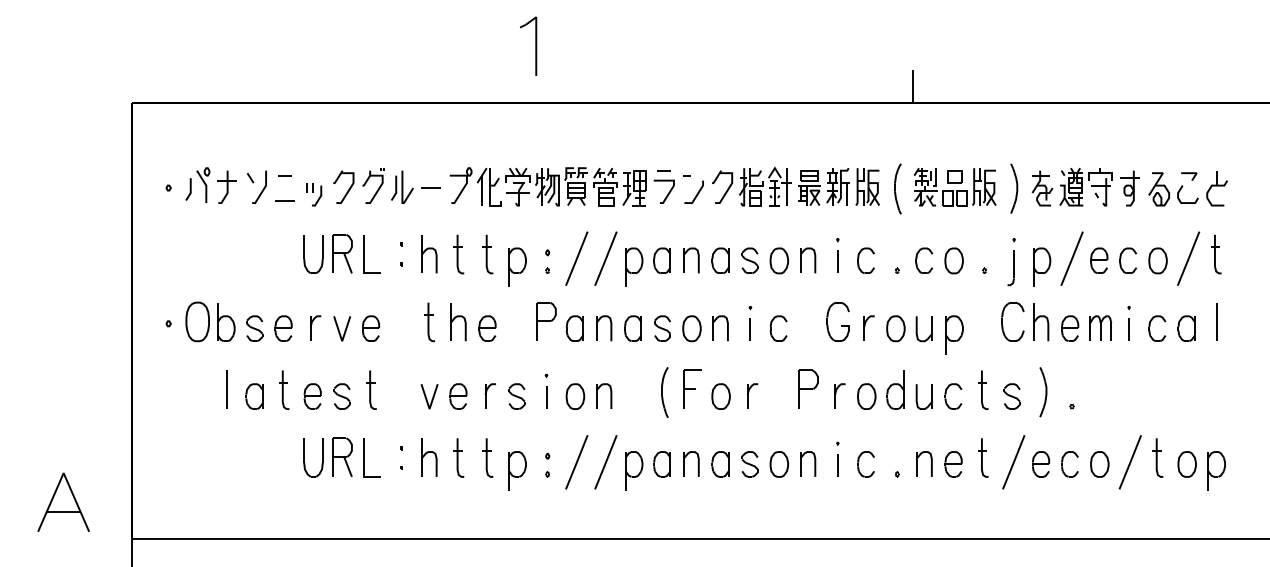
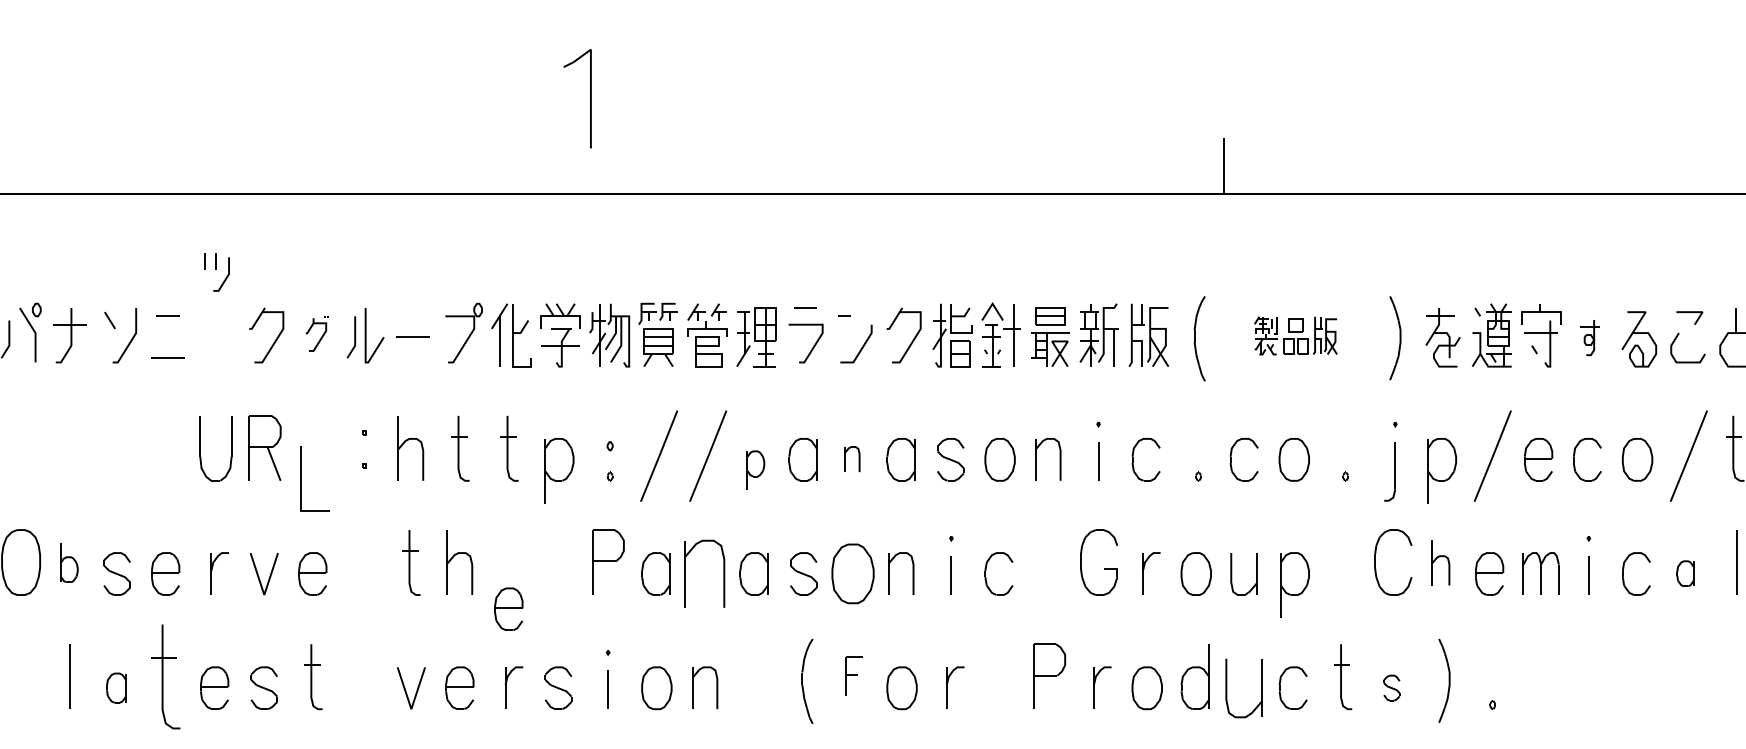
part: (373, 185) -> (316, 332), size x0.6
part: (954, 187) -> (1294, 336), size x0.6
part: (1129, 188) -> (1589, 337), size x0.6
part: (314, 194) -> (217, 272), moved
curve: (364, 254) -> (301, 479), moved
part: (691, 260) -> (852, 459), size x0.6
part: (634, 266) -> (756, 469), size x0.6
part: (226, 322) -> (69, 563), size x0.6
part: (1041, 322) -> (1441, 563), size x0.7
part: (487, 328) -> (508, 608), moved
part: (604, 328) -> (705, 573), size x1.6
part: (691, 328) -> (852, 573), size x1.4
part: (1186, 328) -> (1685, 573), size x0.6
part: (692, 388) -> (853, 674), size x0.6
part: (284, 389) -> (167, 676), size x1.6
part: (254, 396) -> (116, 688), size x0.7
part: (923, 396) -> (1242, 688), size x1.4
part: (1011, 396) -> (1390, 688), size x0.6

